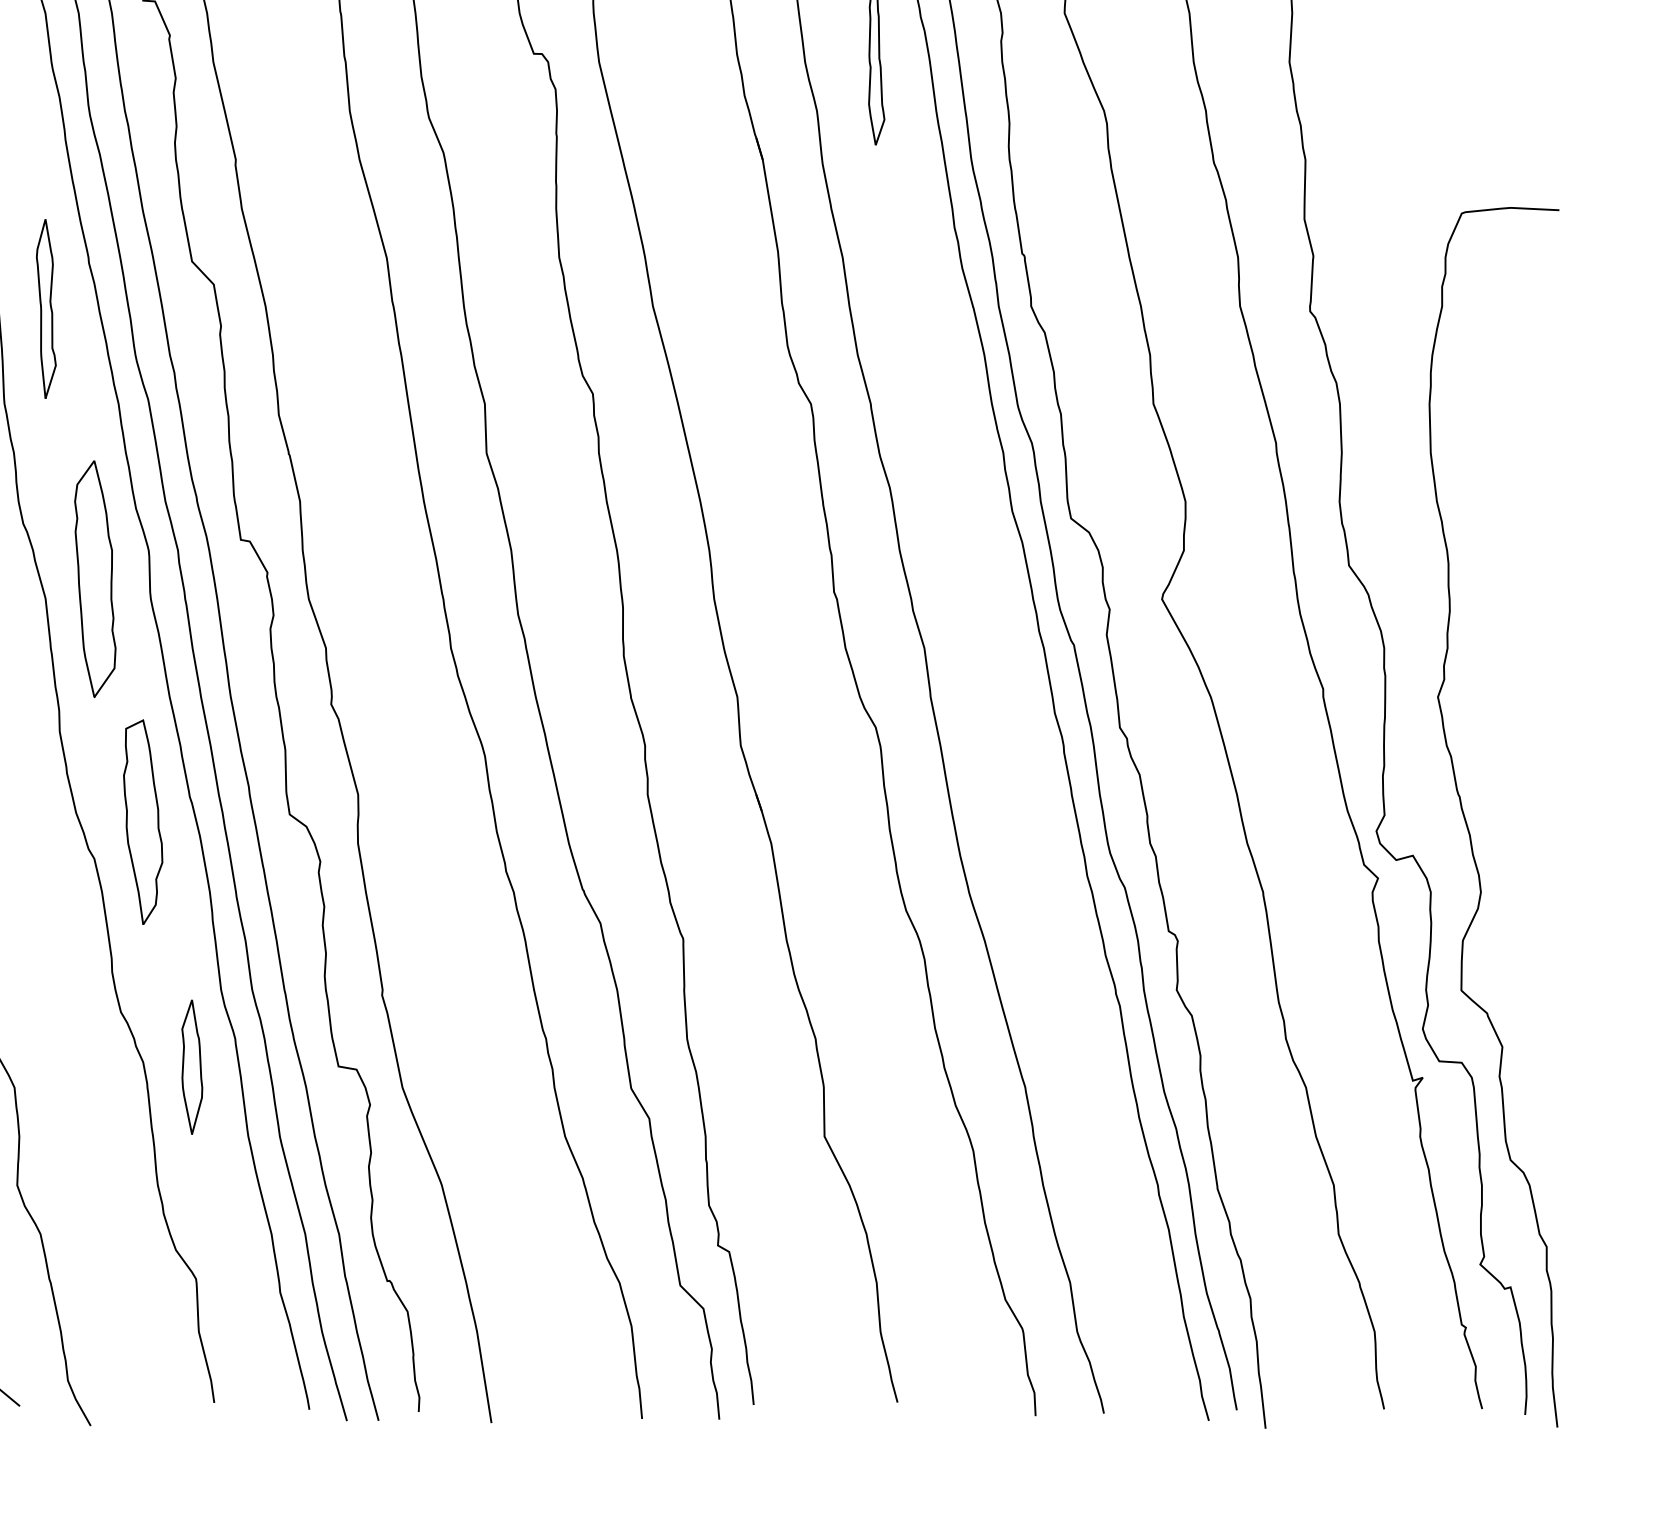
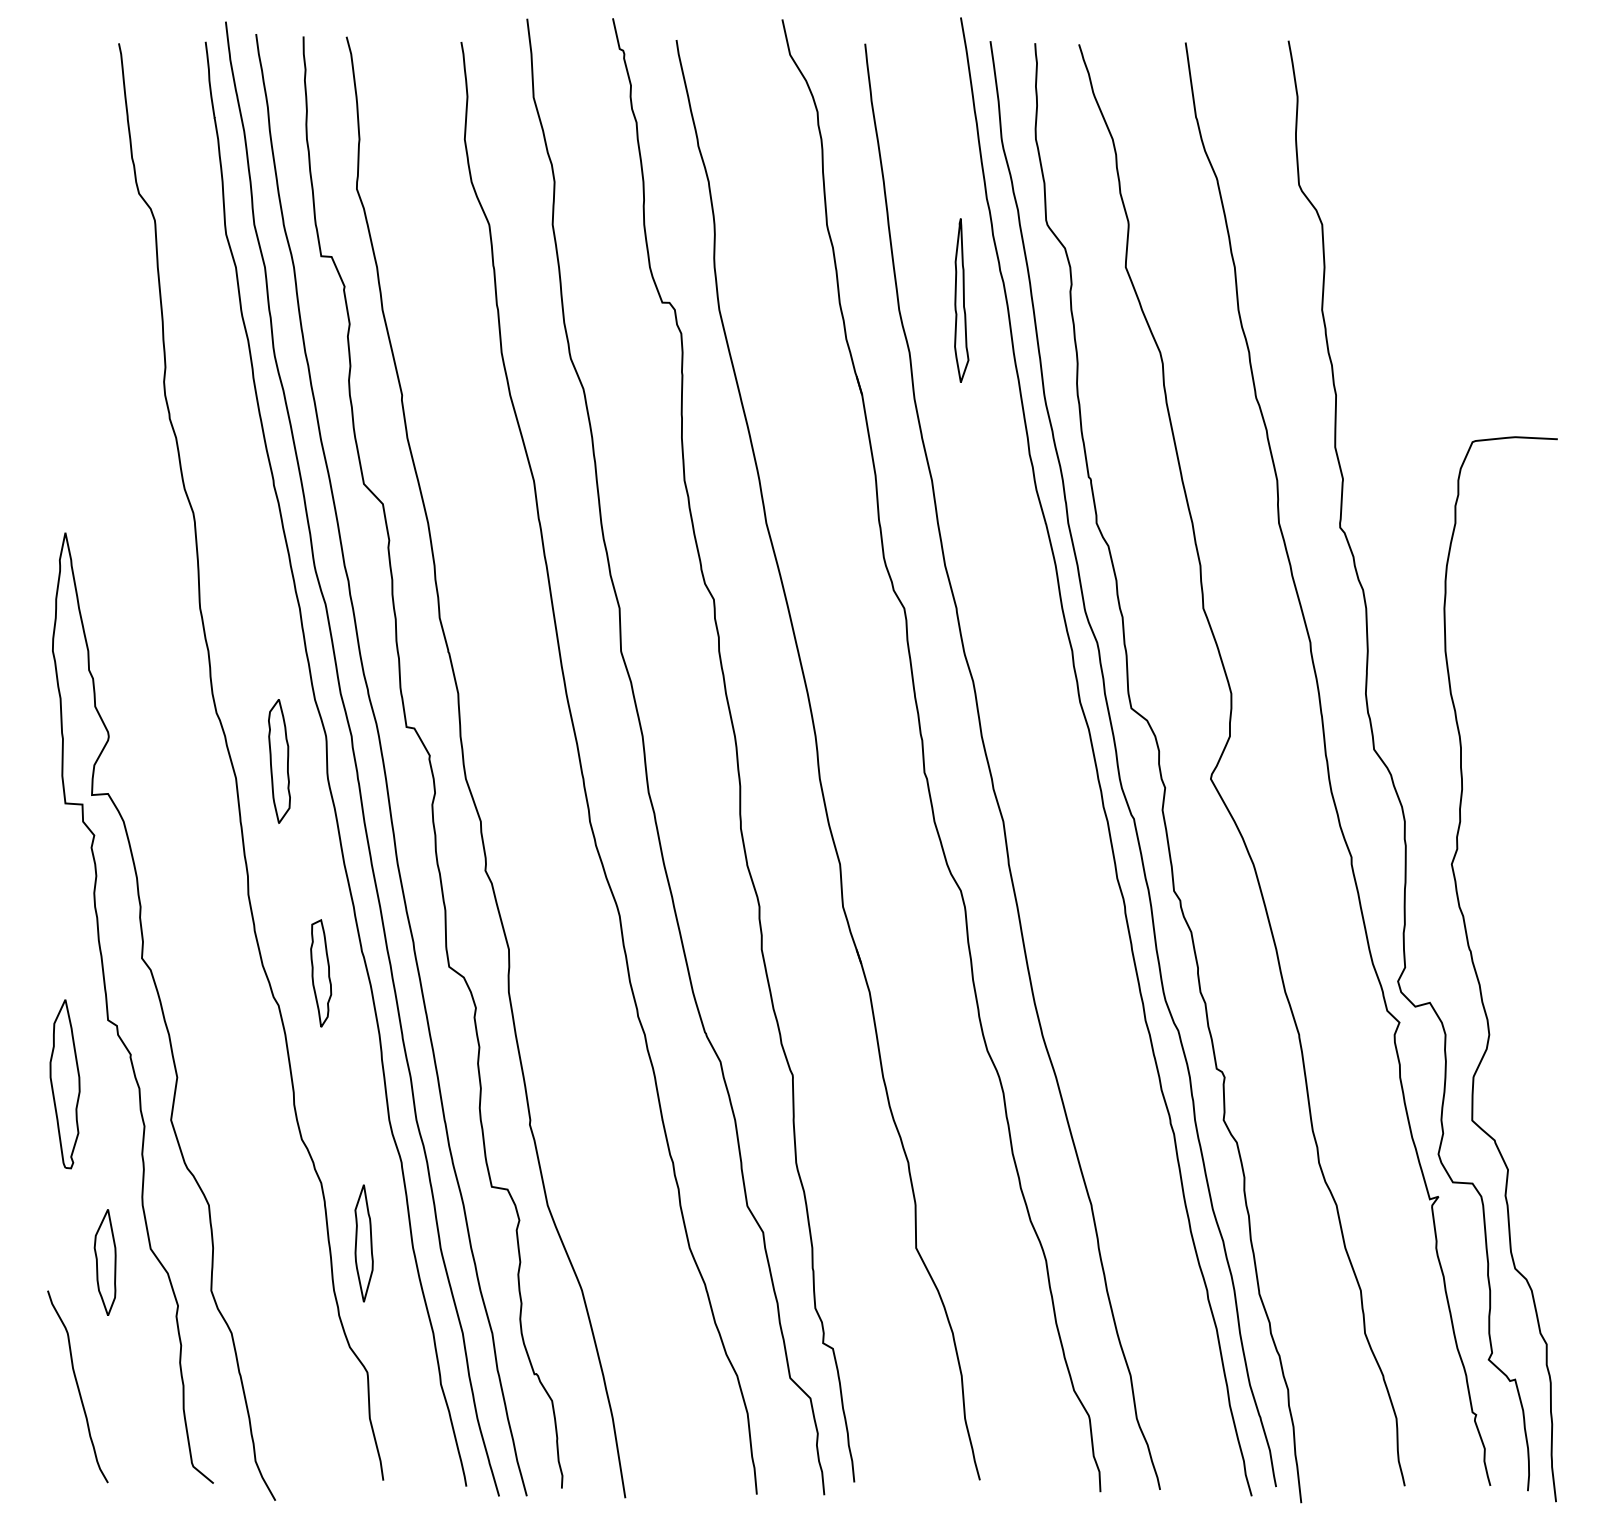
part: (46, 309) -> (236, 525), removed
part: (95, 579) -> (279, 761), size x0.6
part: (142, 822) -> (320, 973), size x0.6
part: (191, 1067) -> (363, 1243), moved

